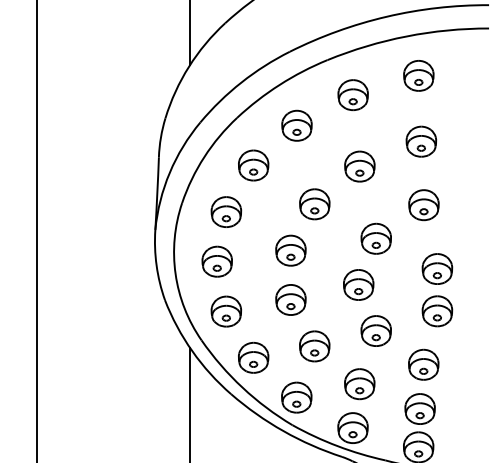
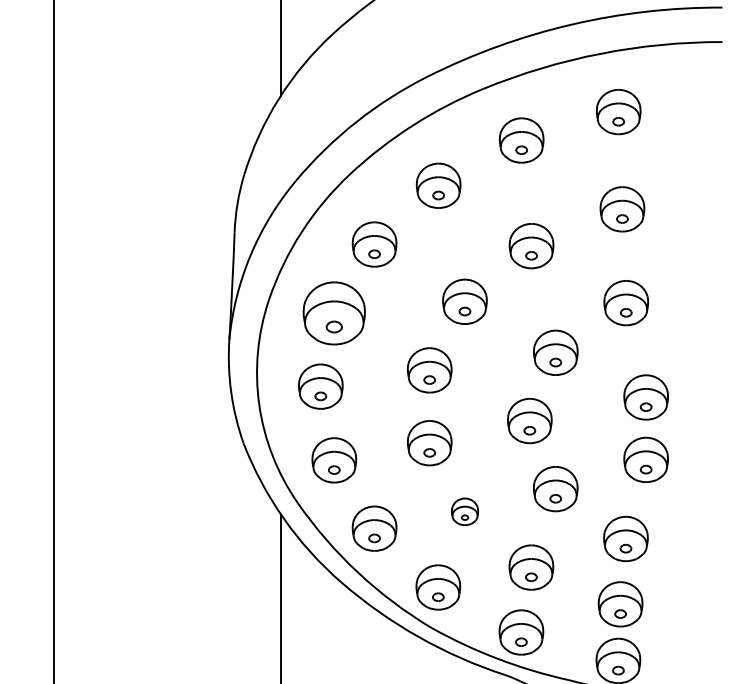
part: (226, 211) -> (334, 312), size x1.4
part: (314, 346) -> (464, 511), size x0.6

